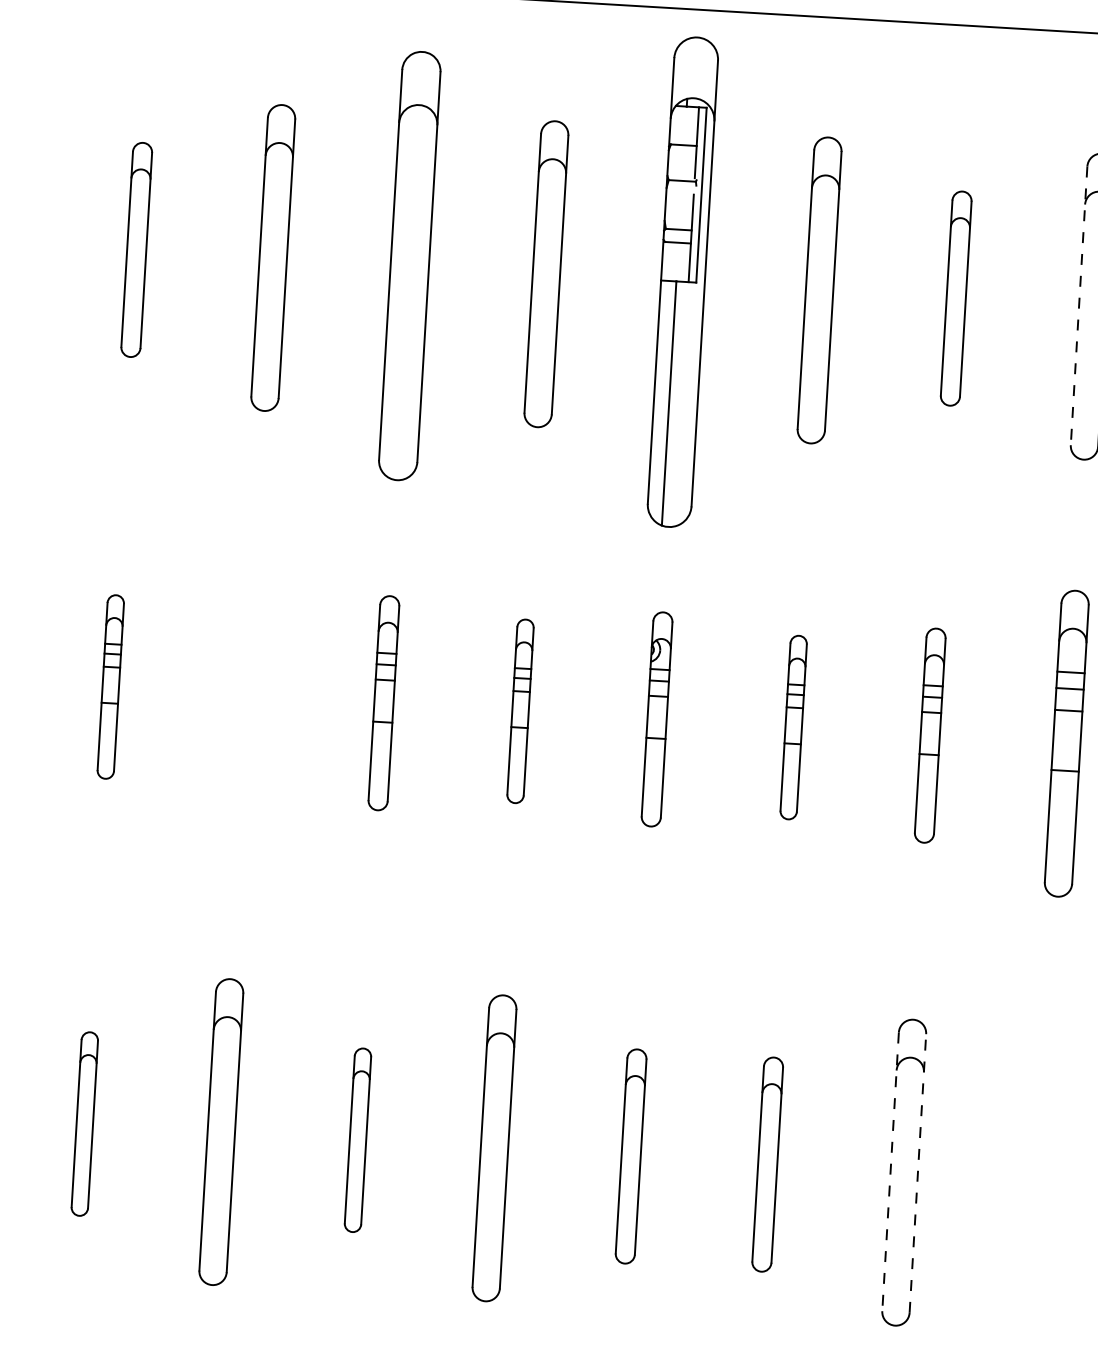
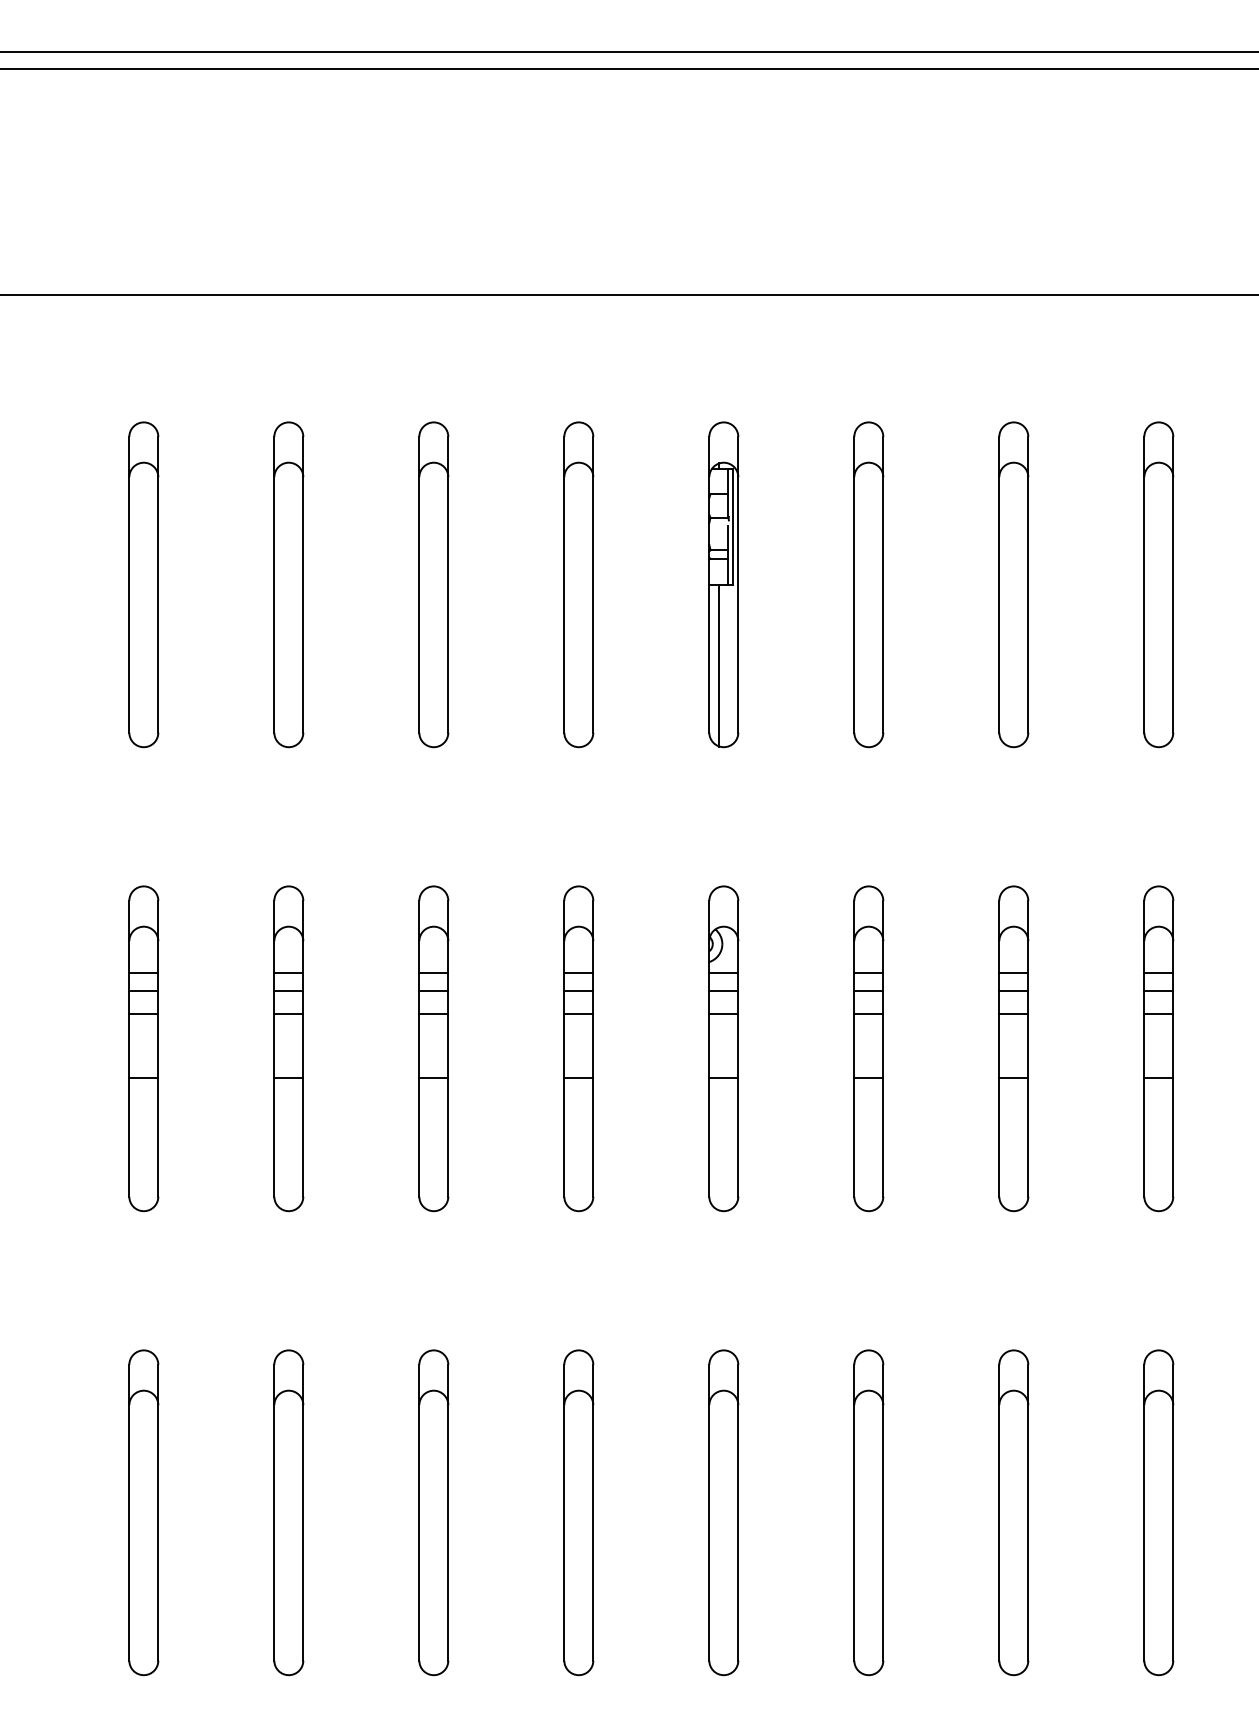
part: (136, 249) -> (143, 584), size x1.43
part: (409, 265) -> (433, 584), size x0.71
part: (682, 282) -> (723, 584), size x0.62
part: (955, 298) -> (1013, 584), size x1.43
line: (1079, 305) -> (1144, 584), dashed -> solid
part: (110, 686) -> (143, 1048), size x1.67
part: (247, 694) -> (288, 1048), added
part: (383, 702) -> (433, 1048), size x1.43
part: (520, 711) -> (578, 1048), size x1.67
part: (656, 719) -> (723, 1048), size x1.43
part: (793, 727) -> (868, 1048), size x1.67
part: (929, 735) -> (1013, 1048), size x1.43
part: (84, 1123) -> (143, 1512), size x1.67
part: (357, 1139) -> (433, 1512), size x1.67
part: (630, 1156) -> (723, 1512), size x1.43
part: (767, 1164) -> (868, 1512), size x1.43
line: (890, 1171) -> (999, 1512), dashed -> solid
line: (918, 1173) -> (1028, 1512), dashed -> solid
part: (1040, 1180) -> (1158, 1512), added

